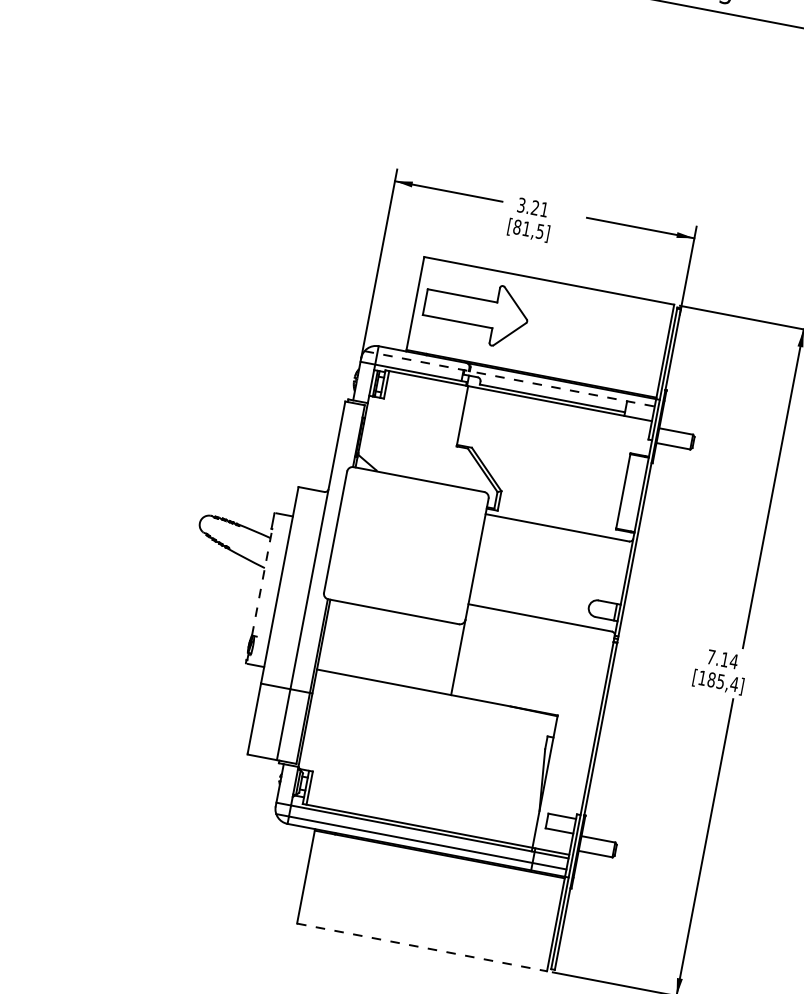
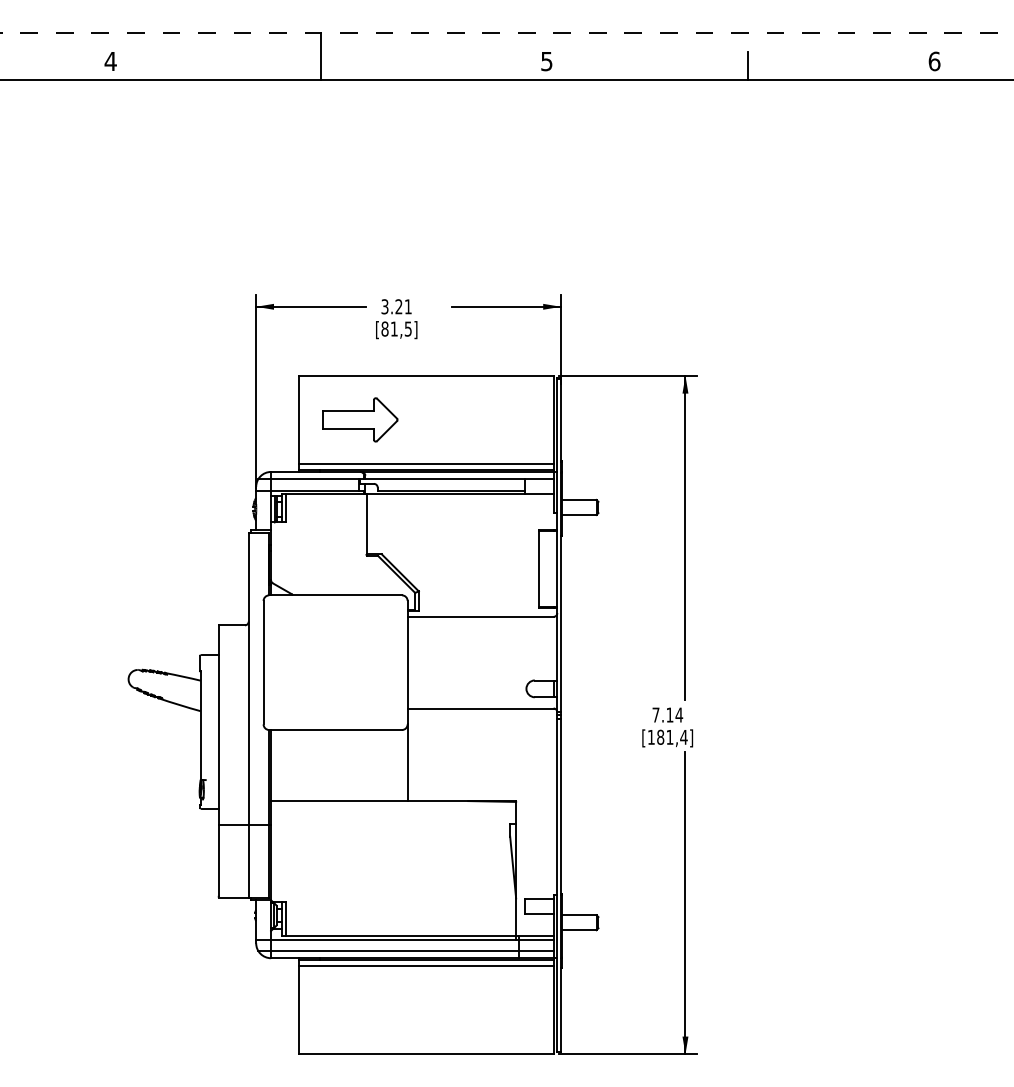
part: (476, 311) -> (360, 419), size x0.71
line: (532, 368) -> (426, 464), added
line: (509, 378) -> (405, 479), dashed -> solid
line: (261, 582) -> (200, 725), dashed -> solid
text: (720, 681) -> (669, 737), [185,4] -> [181,4]
line: (438, 860) -> (426, 965), added
line: (422, 947) -> (426, 1054), dashed -> solid

